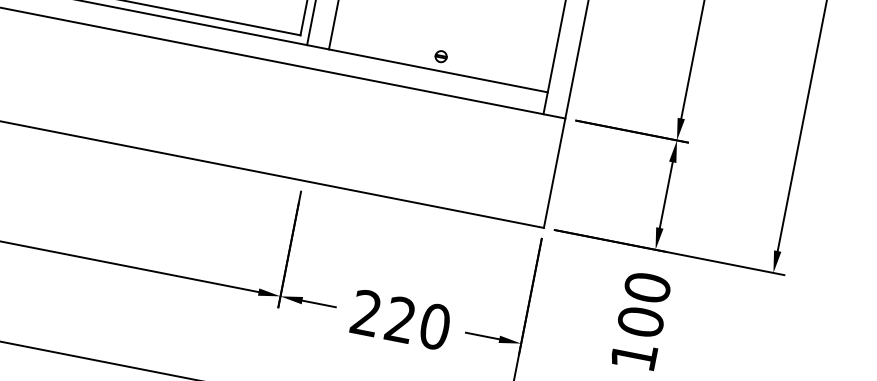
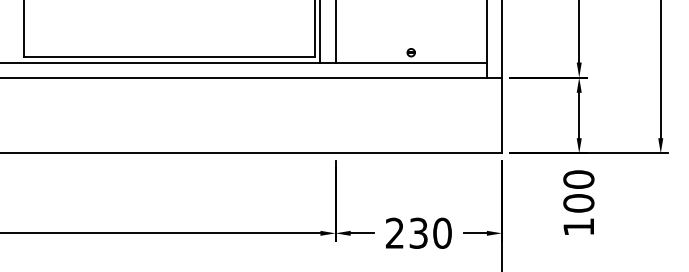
text: (400, 320) -> (418, 233), 220 -> 230

